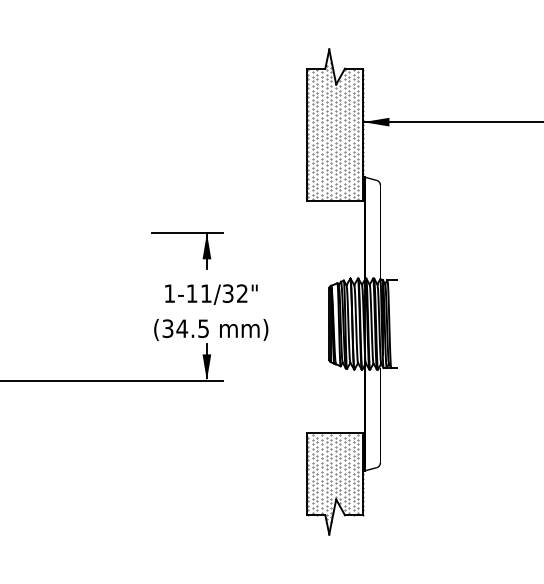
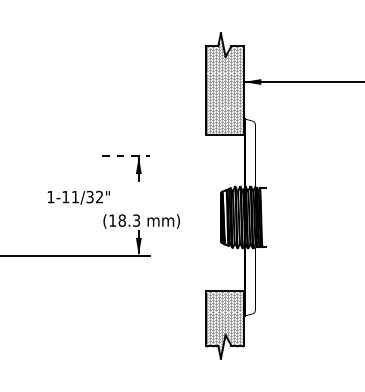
line: (187, 233) -> (125, 156), solid -> dashed
text: (210, 294) -> (78, 197), moved
text: (185, 328) -> (124, 220), (34.5 -> (18.3

